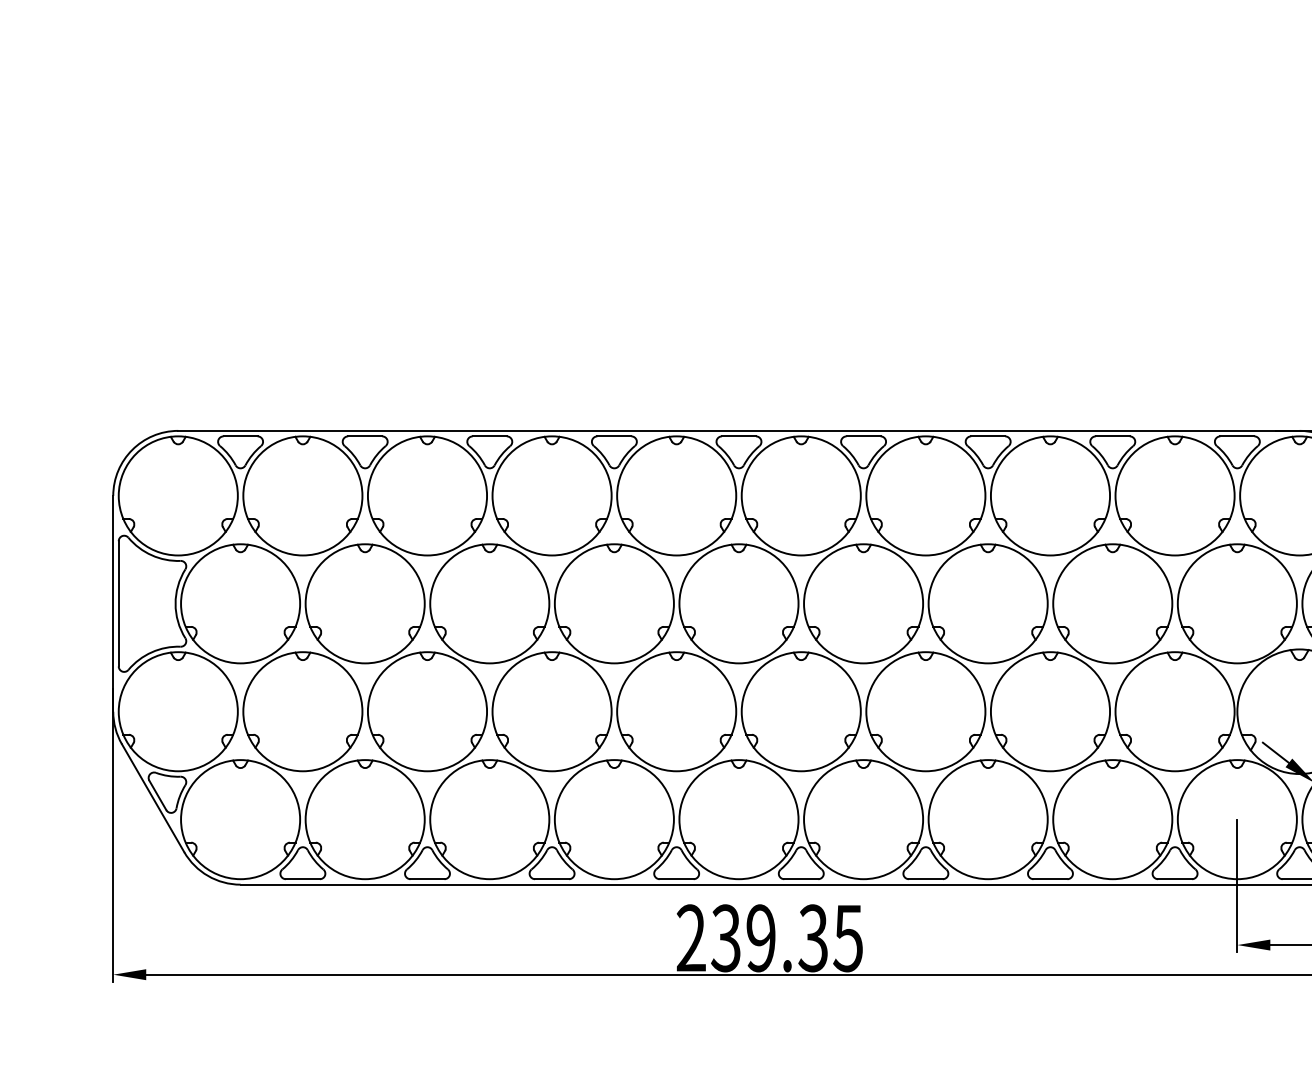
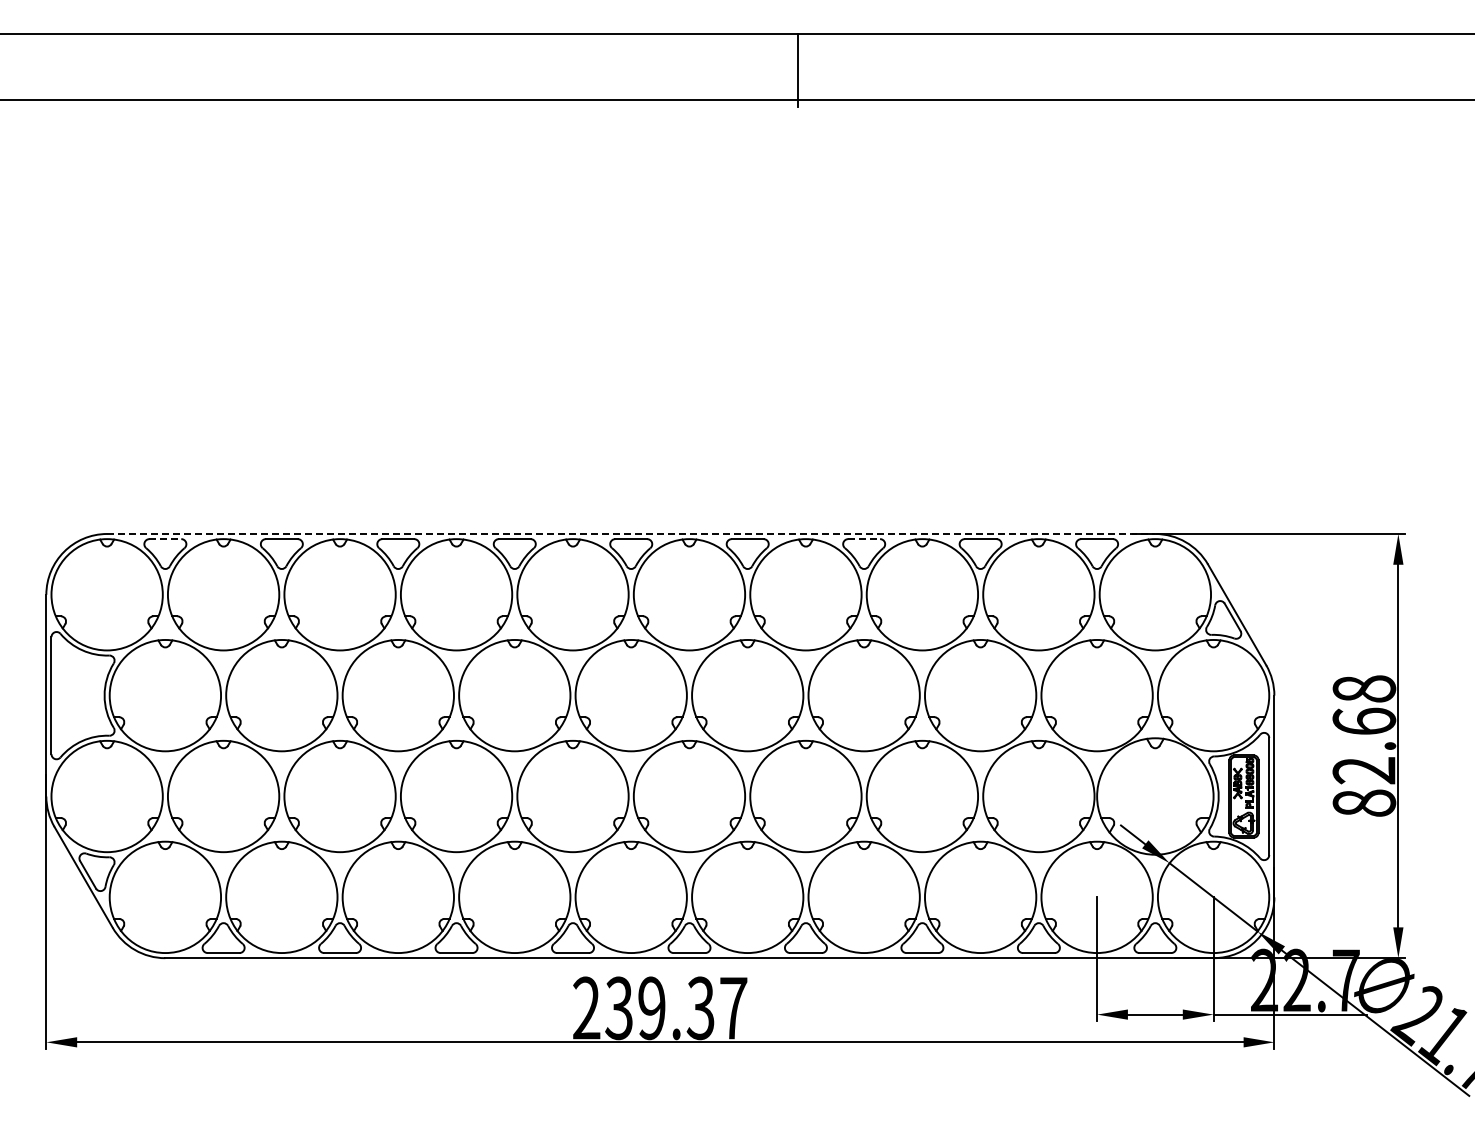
line: (739, 430) -> (631, 533), solid -> dashed
line: (240, 436) -> (165, 539), solid -> dashed
line: (988, 436) -> (864, 539), solid -> dashed
text: (848, 938) -> (733, 1008), 239.35 -> 239.37

